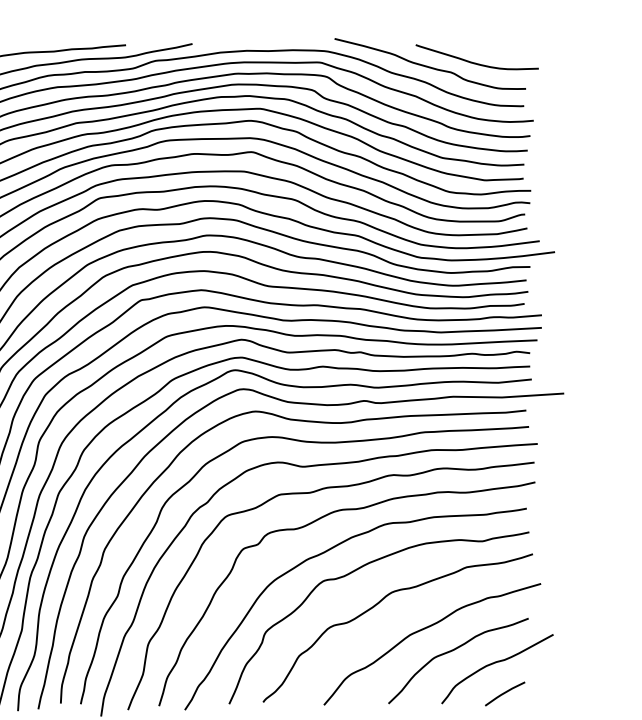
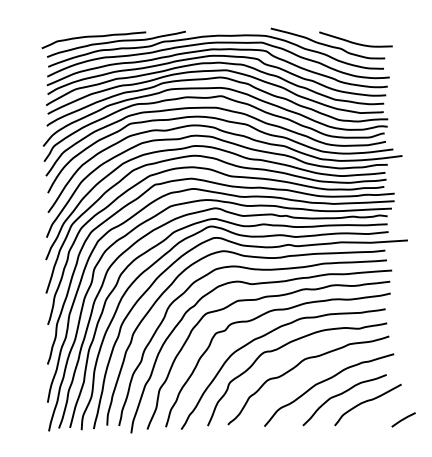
line: (504, 693) -> (403, 419), moved

